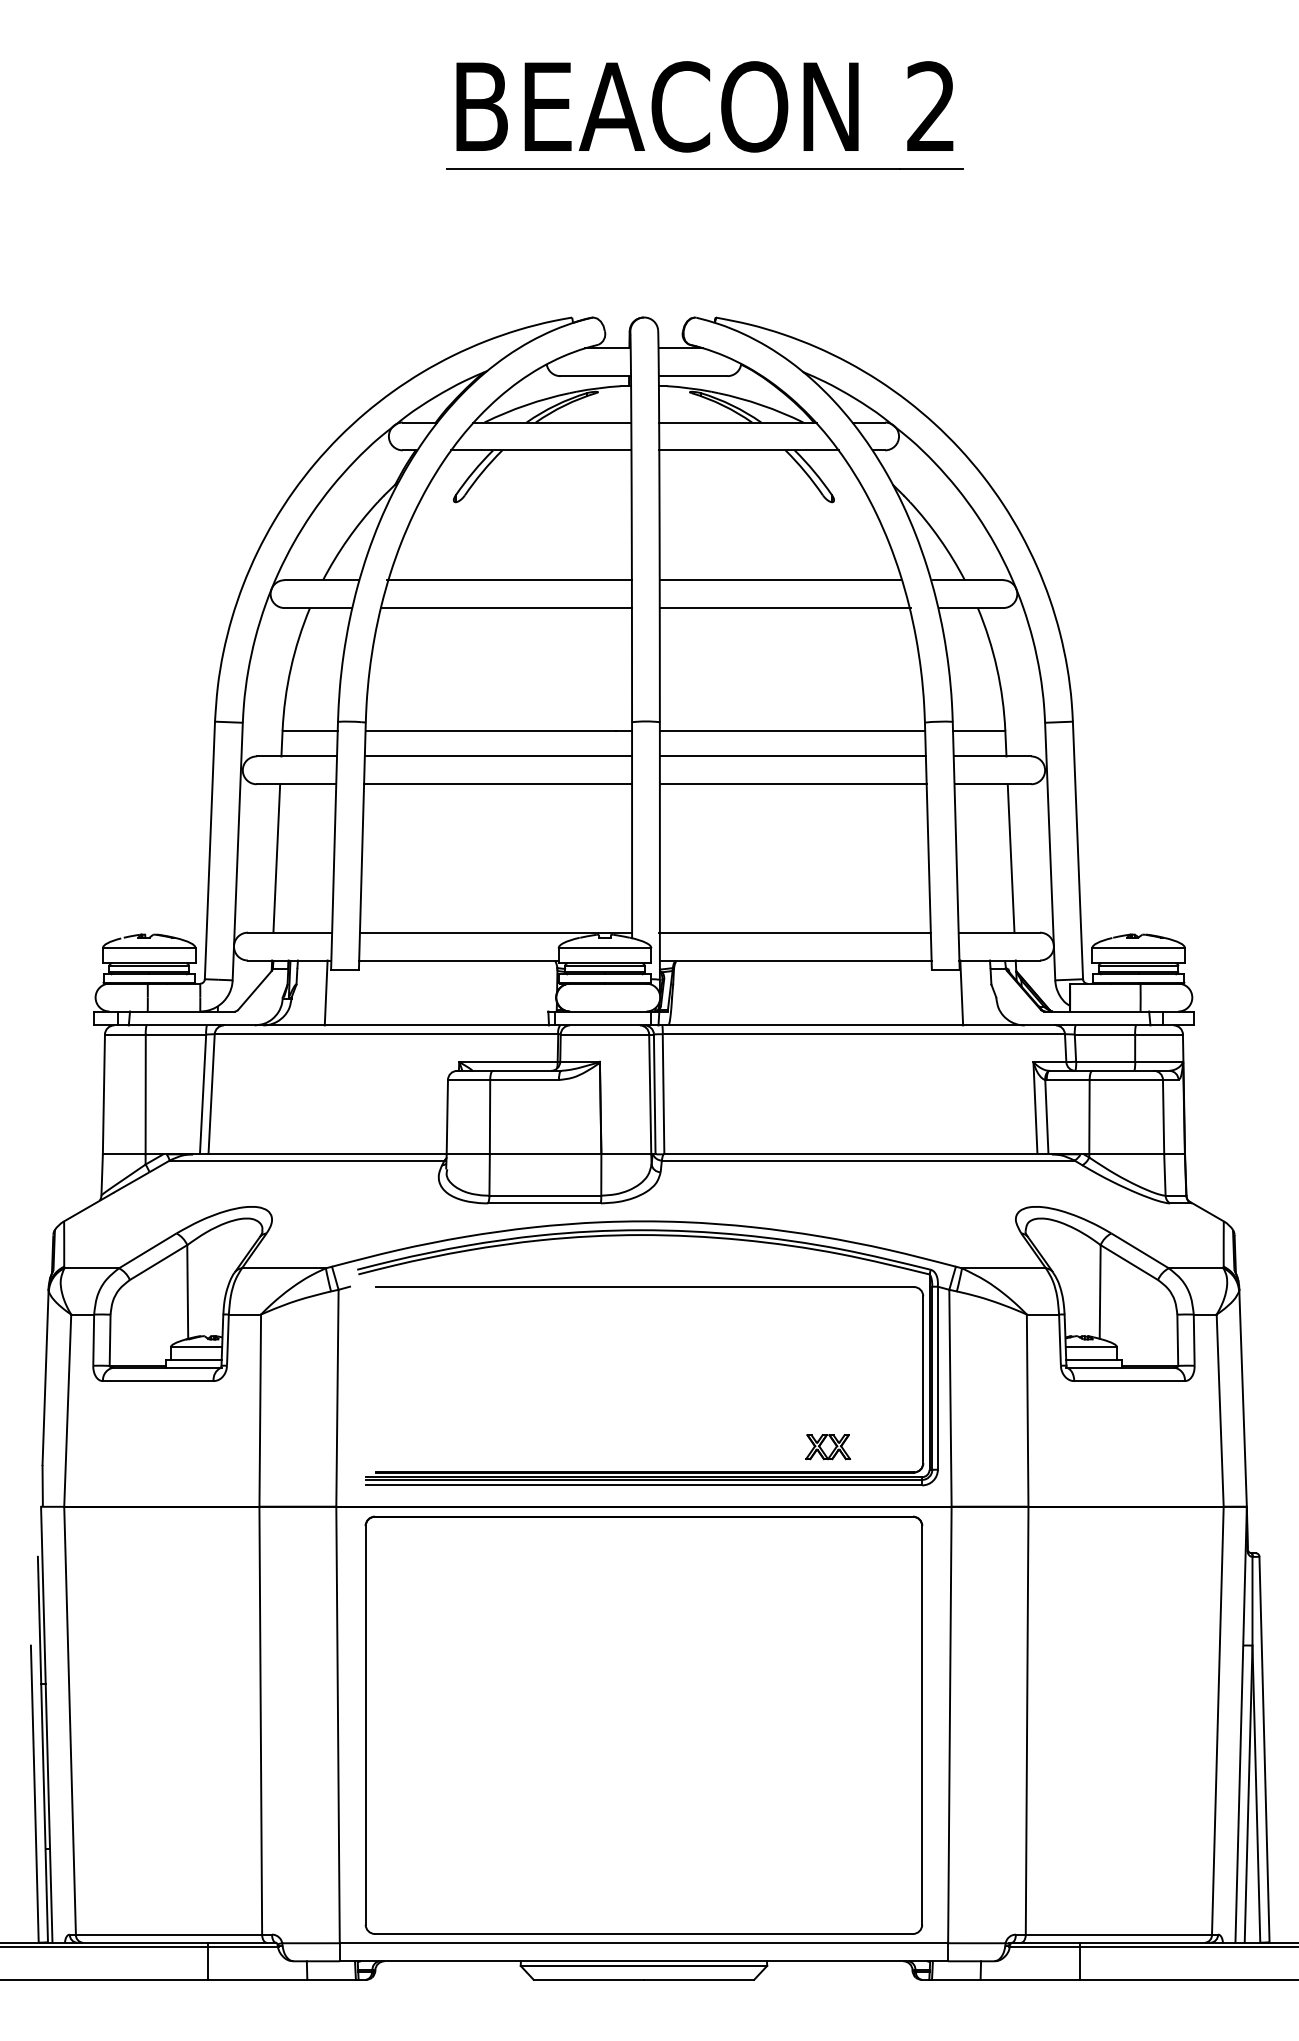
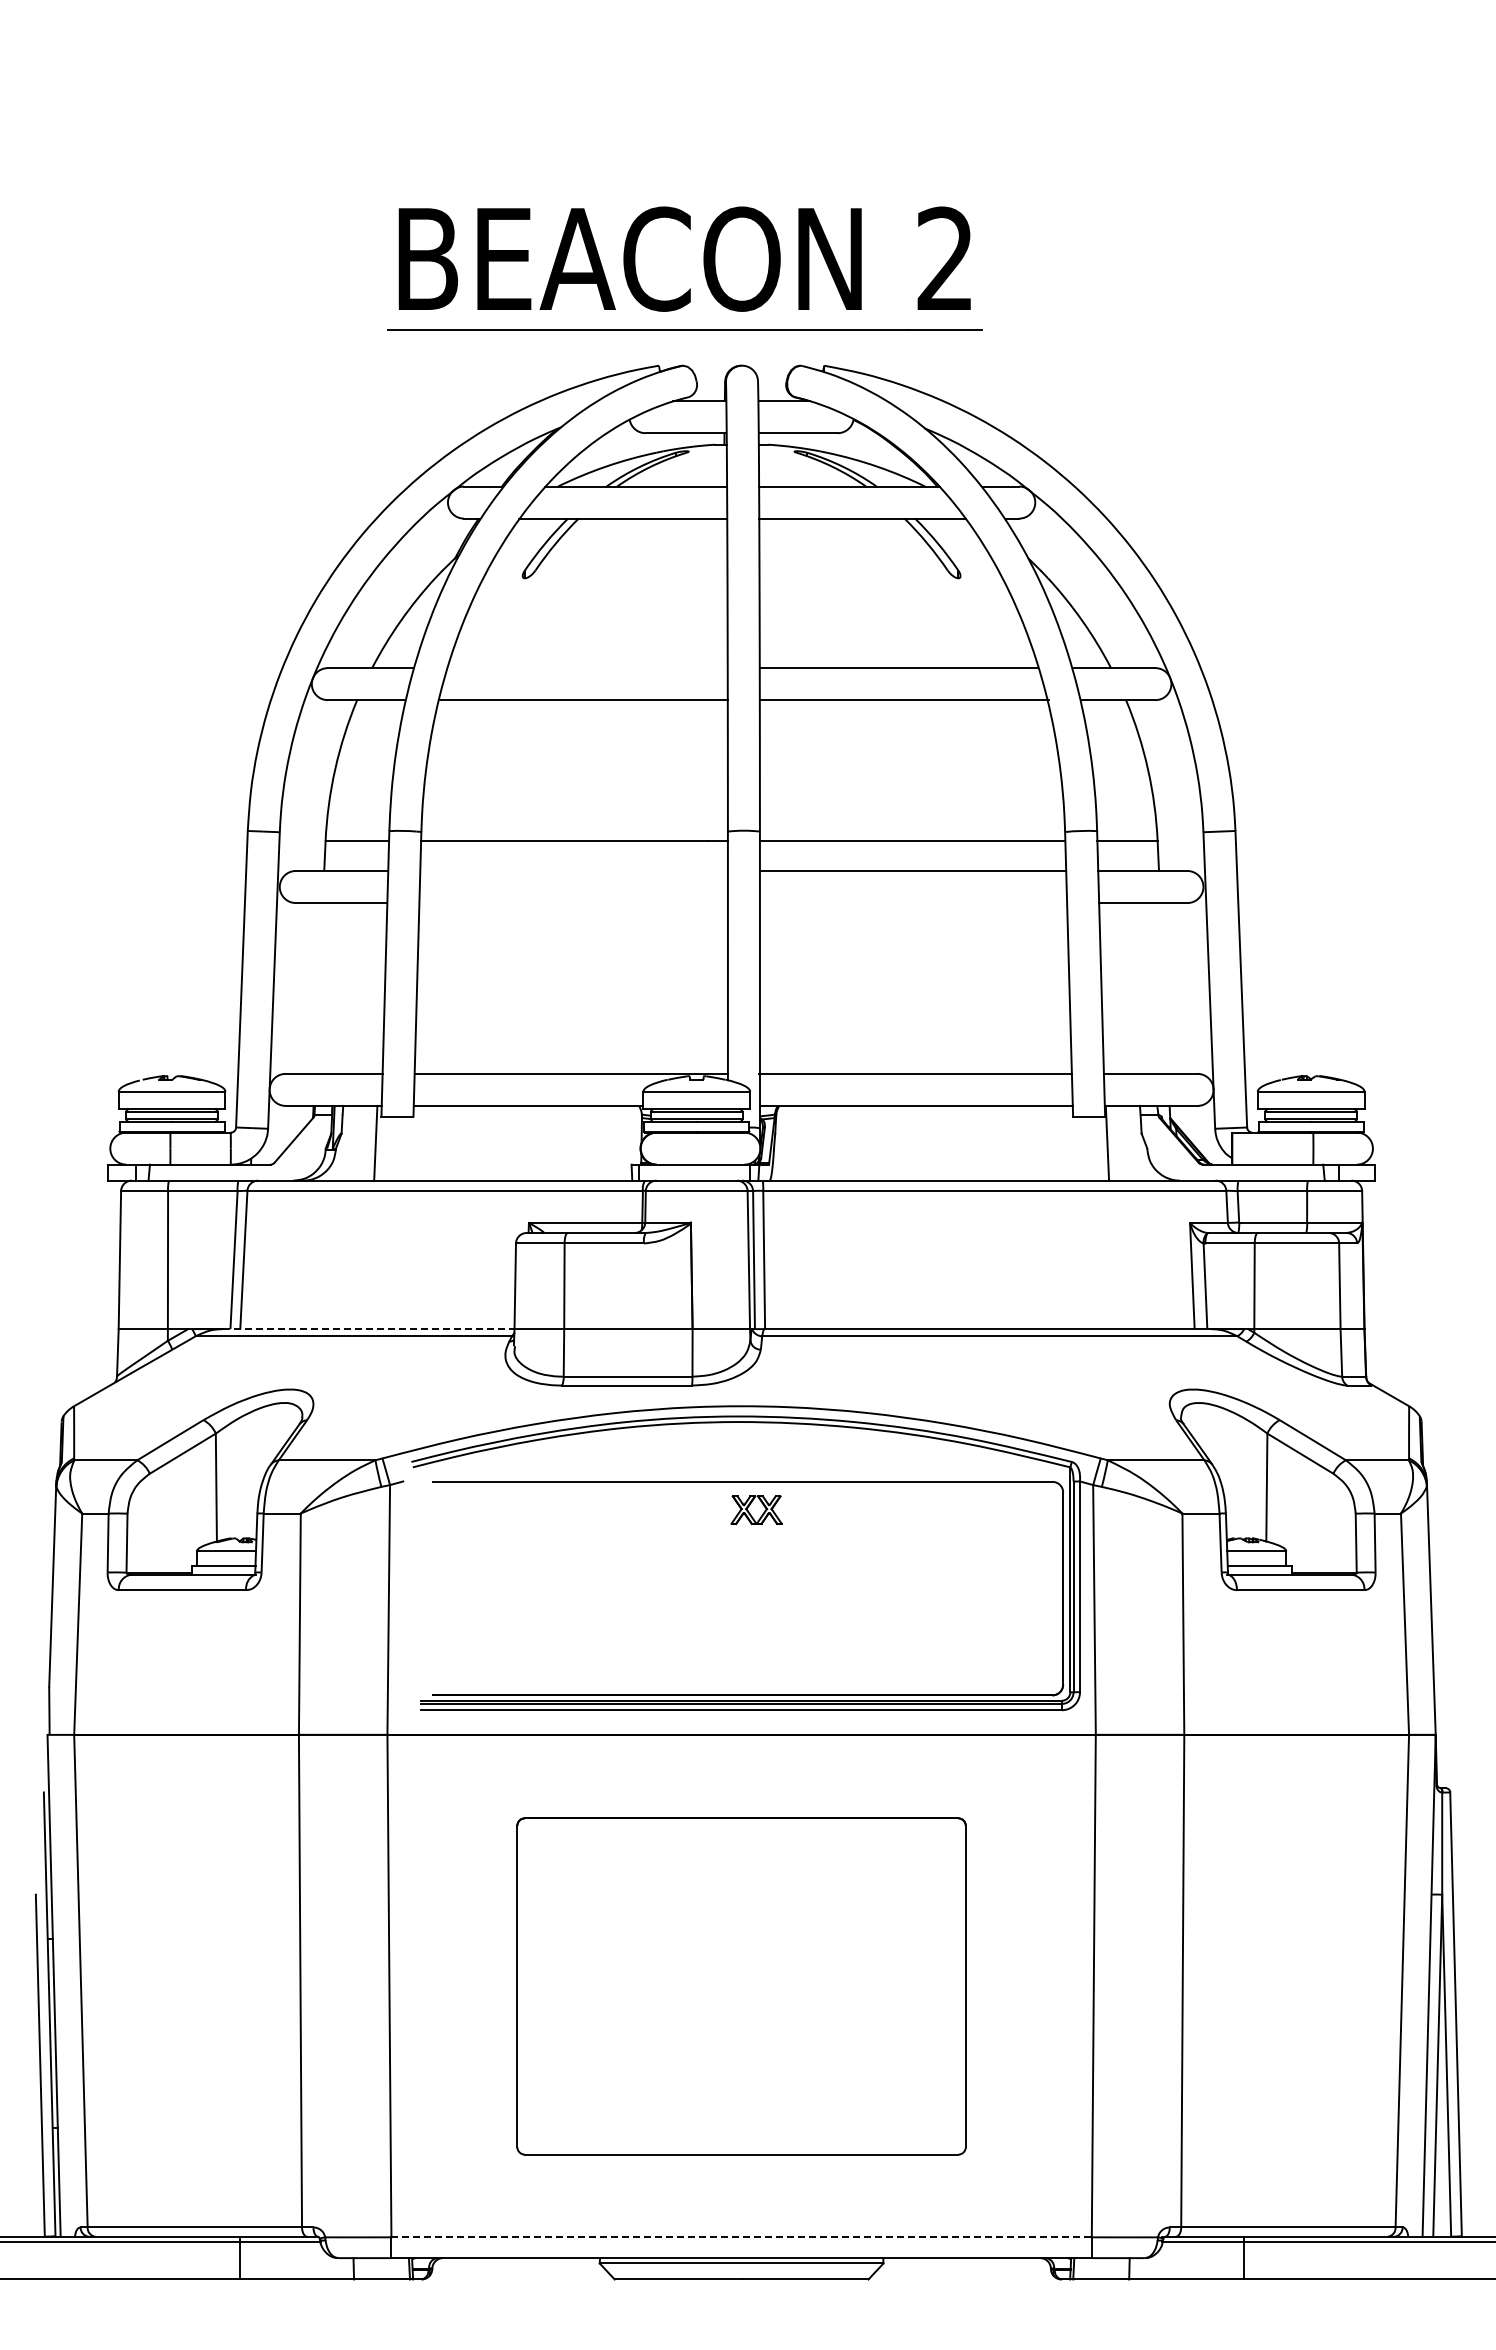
part: (721, 113) -> (703, 266), moved
line: (509, 580) -> (586, 668), removed
line: (497, 756) -> (573, 871), removed
line: (497, 784) -> (573, 903), removed
line: (793, 784) -> (913, 903), removed
line: (276, 858) -> (318, 988), removed
line: (1011, 858) -> (1164, 988), removed
line: (319, 1154) -> (368, 1329), solid -> dashed
part: (827, 1446) -> (756, 1509), moved
part: (643, 1725) -> (741, 1986), size x0.7
line: (644, 1943) -> (742, 2237), solid -> dashed

